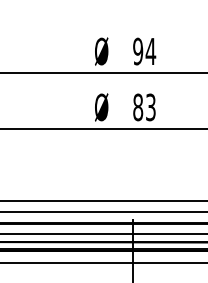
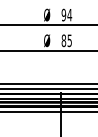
text: (150, 104) -> (69, 39), 83 -> 85

